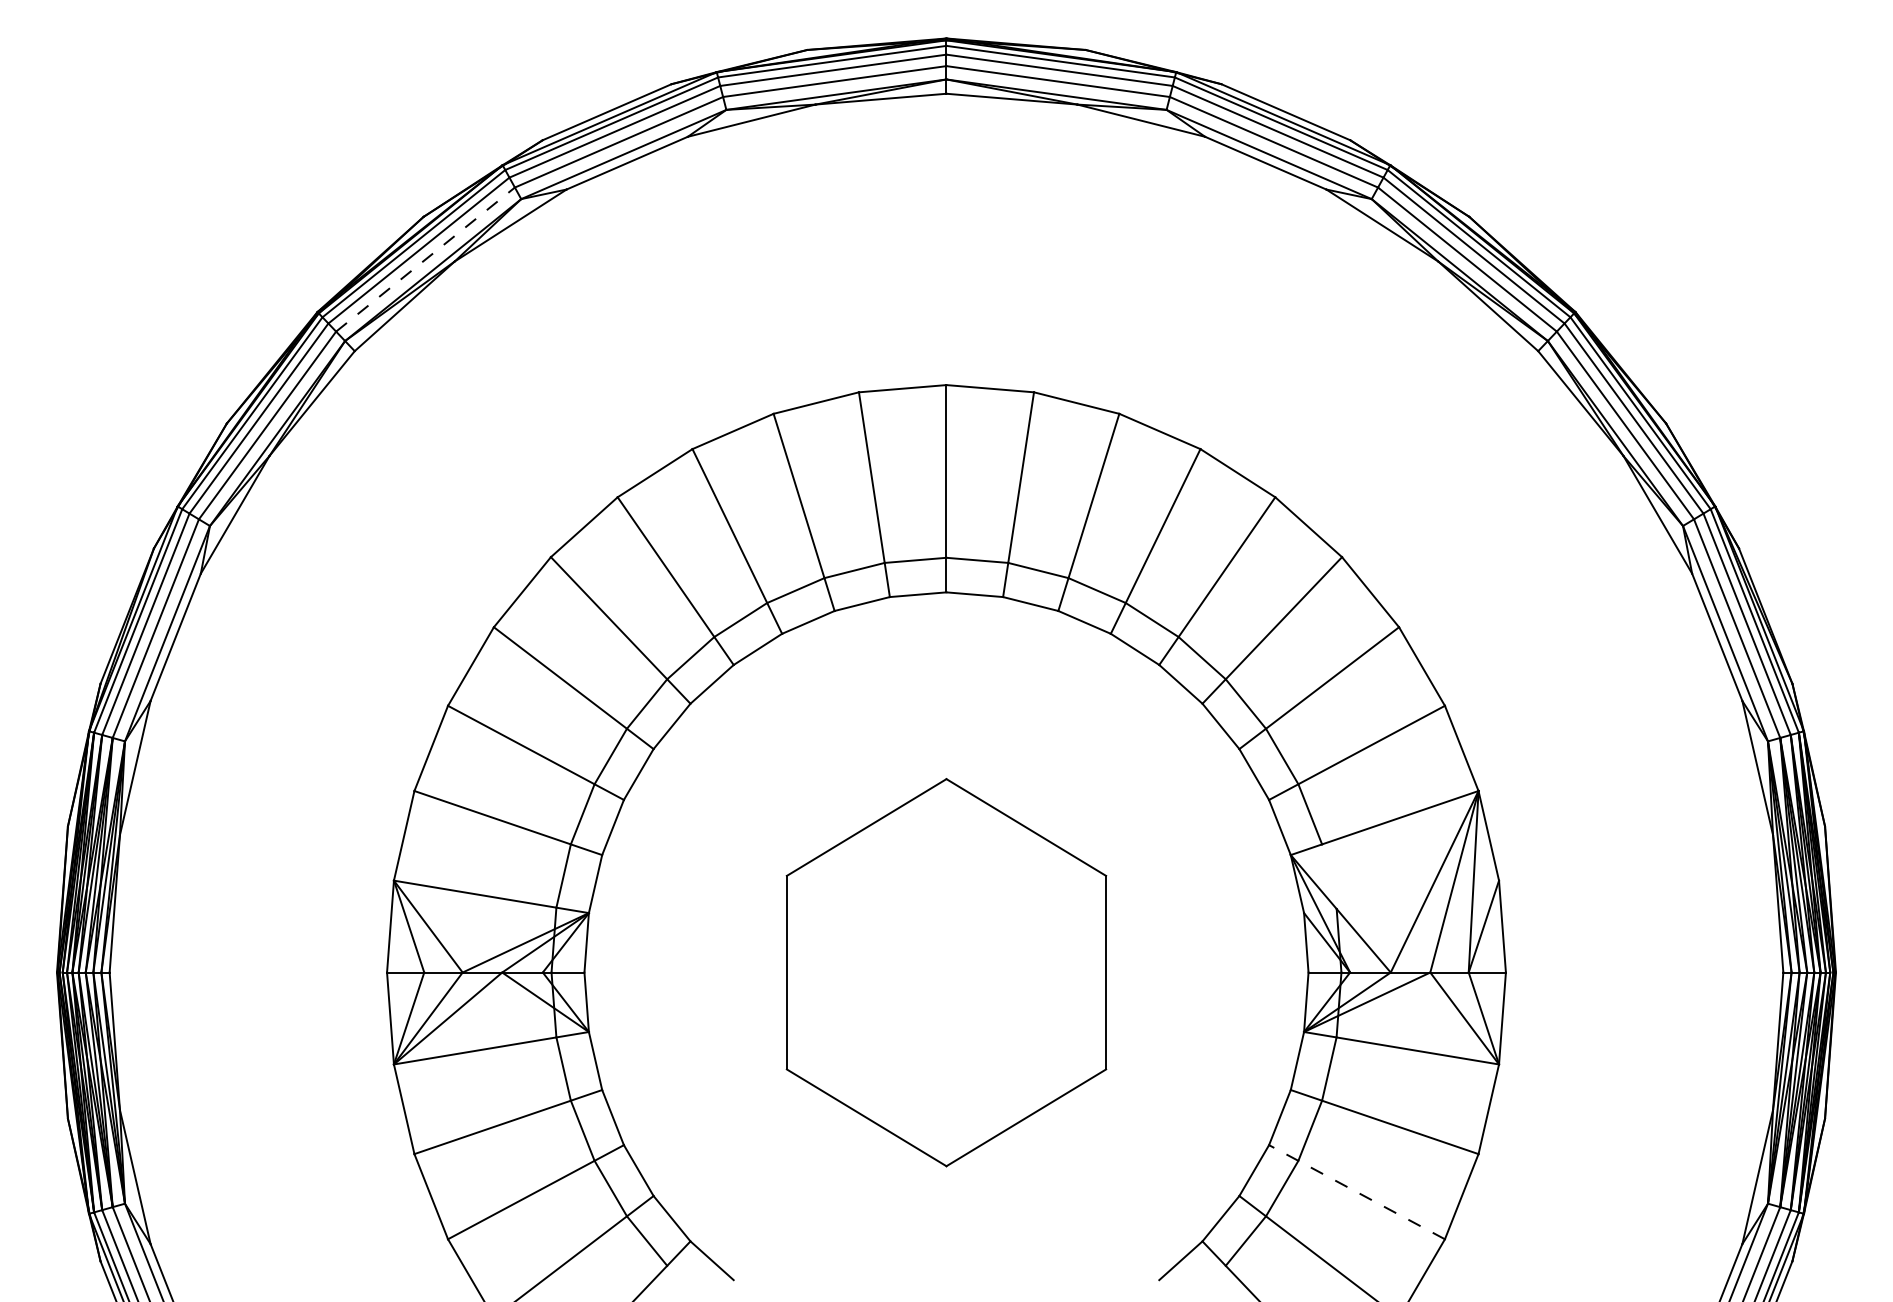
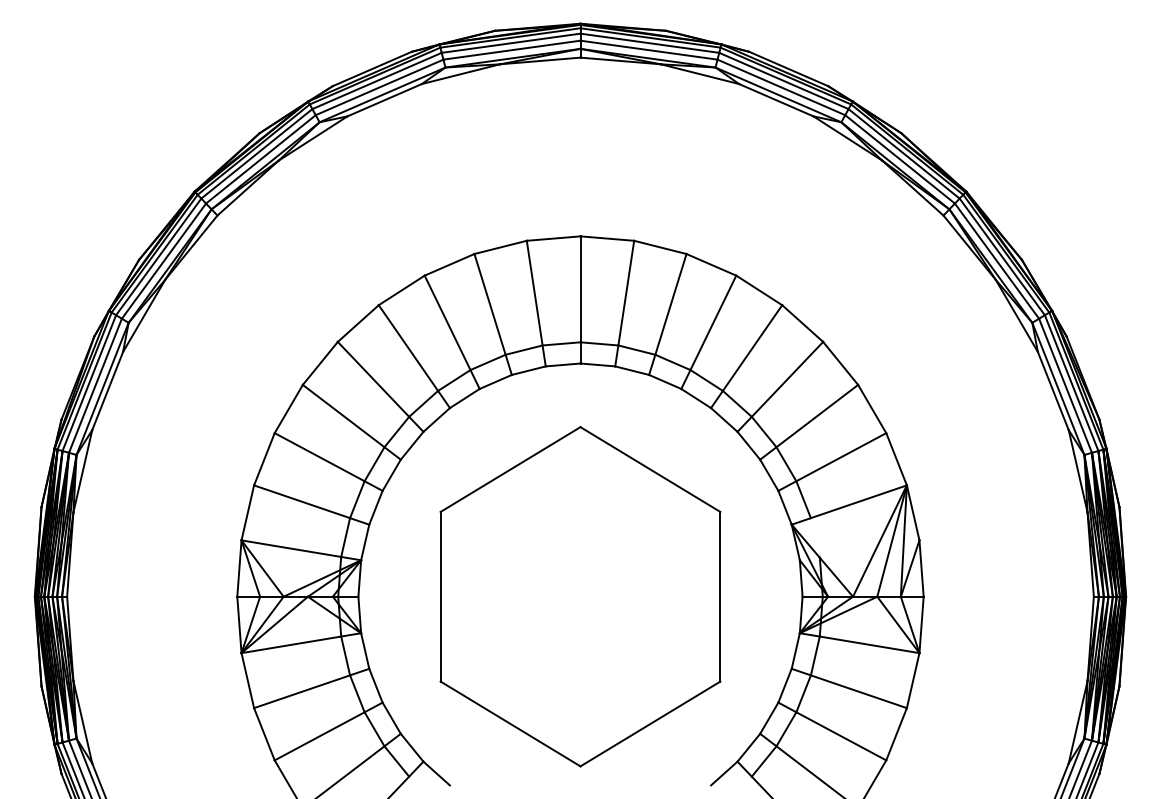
line: (426, 259) -> (261, 159), dashed -> solid
part: (946, 972) -> (580, 596), size x1.43
line: (1355, 1192) -> (831, 731), dashed -> solid

